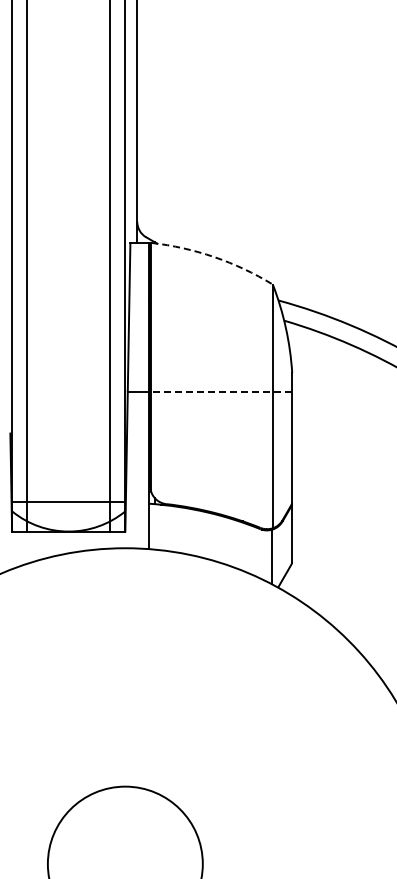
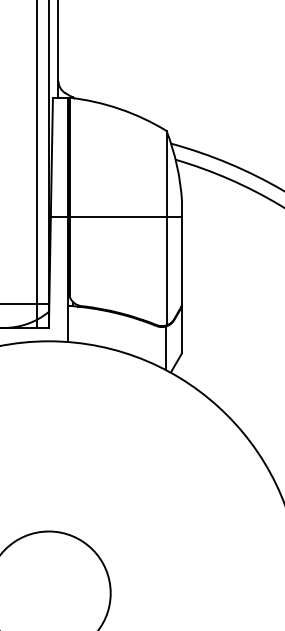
arc: (214, 257) -> (120, 109), dashed -> solid
line: (221, 391) -> (125, 216), dashed -> solid

